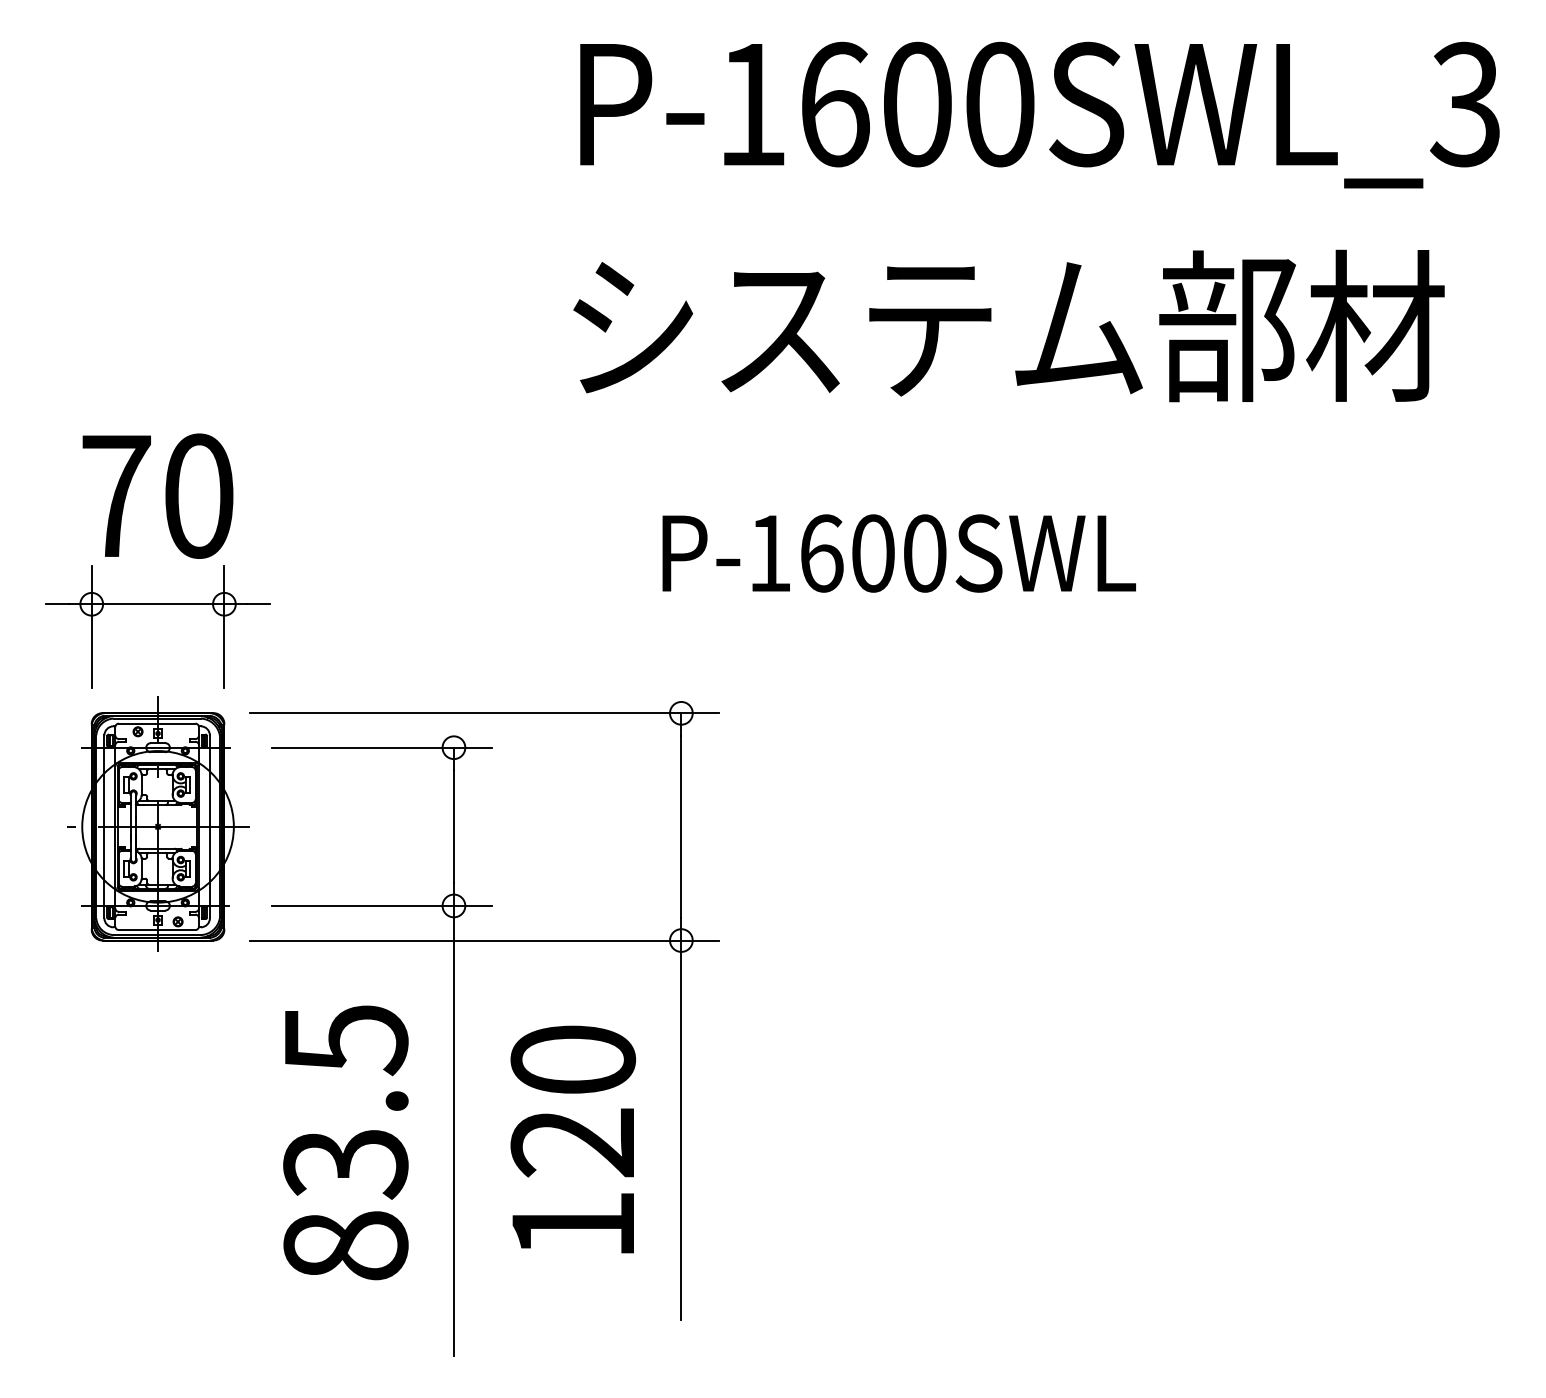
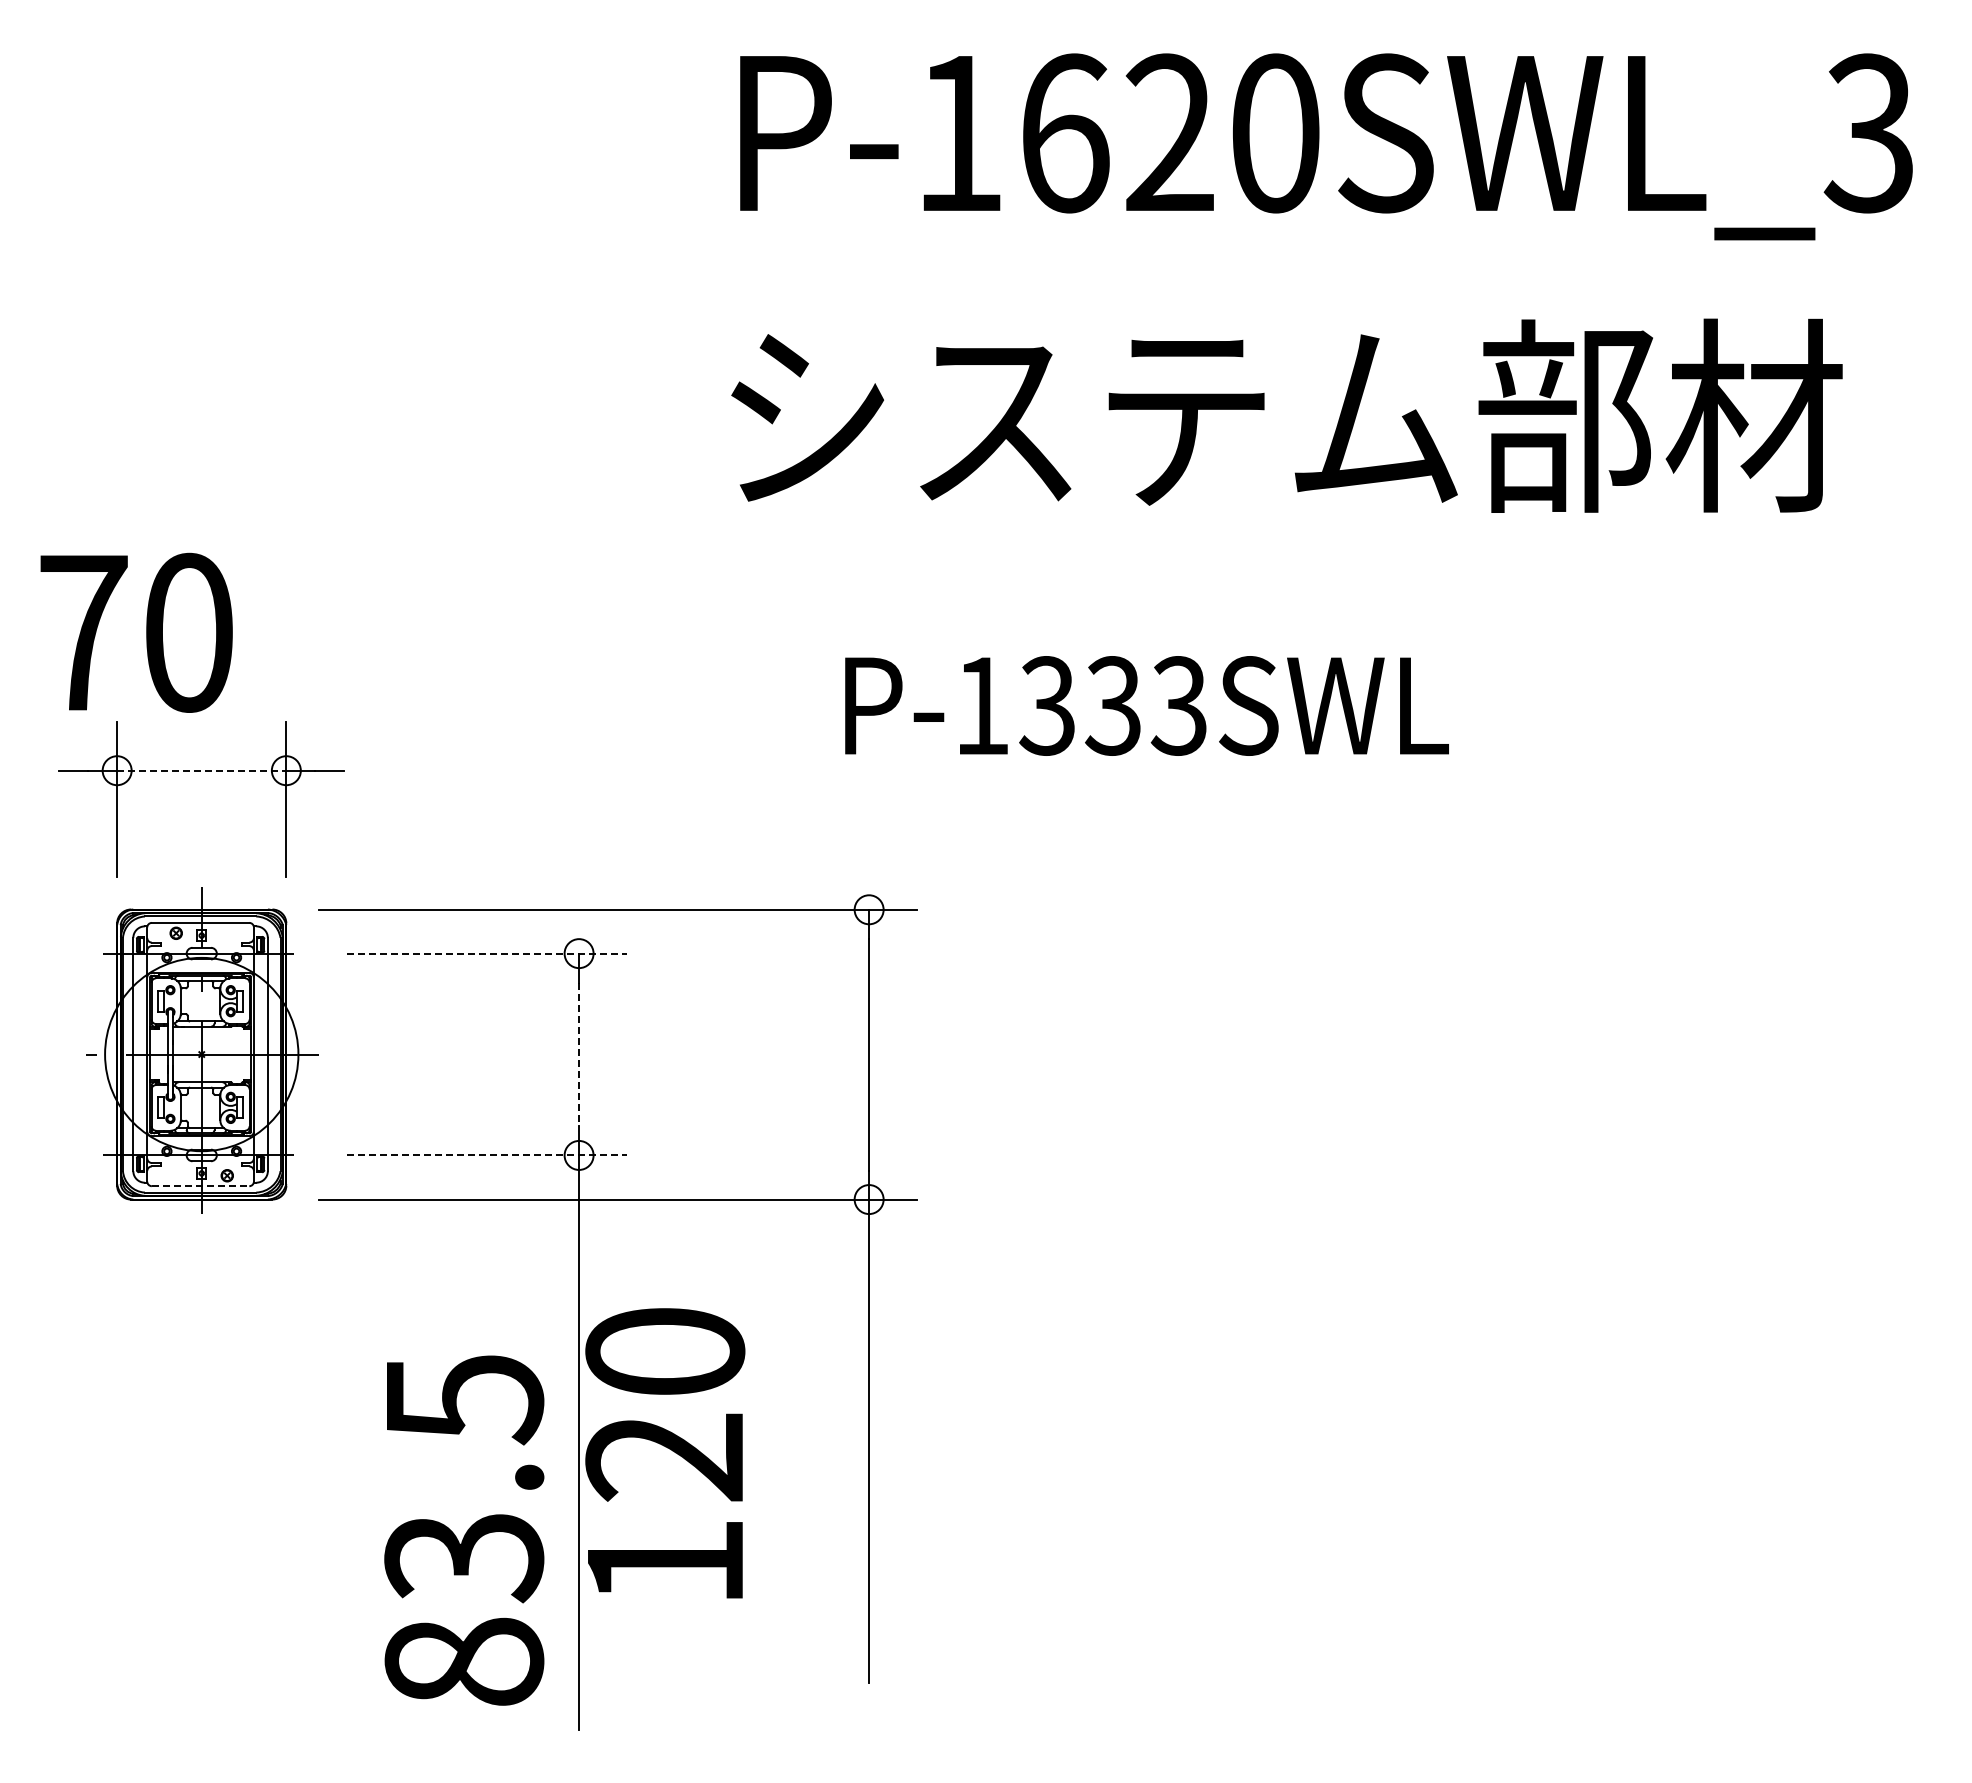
text: (916, 104) -> (1169, 133), P-1600SWL_3 -> P-1620SWL_3
text: (157, 495) -> (136, 632), moved
text: (872, 553) -> (1113, 705), P-1600SWL -> P-1333SWL
line: (157, 604) -> (201, 770), solid -> dashed
line: (382, 747) -> (487, 953), solid -> dashed
line: (454, 826) -> (579, 1054), solid -> dashed
line: (382, 906) -> (487, 1155), solid -> dashed
line: (157, 930) -> (200, 1186), solid -> dashed
text: (573, 1139) -> (665, 1453), moved
text: (346, 1142) -> (464, 1530), moved

